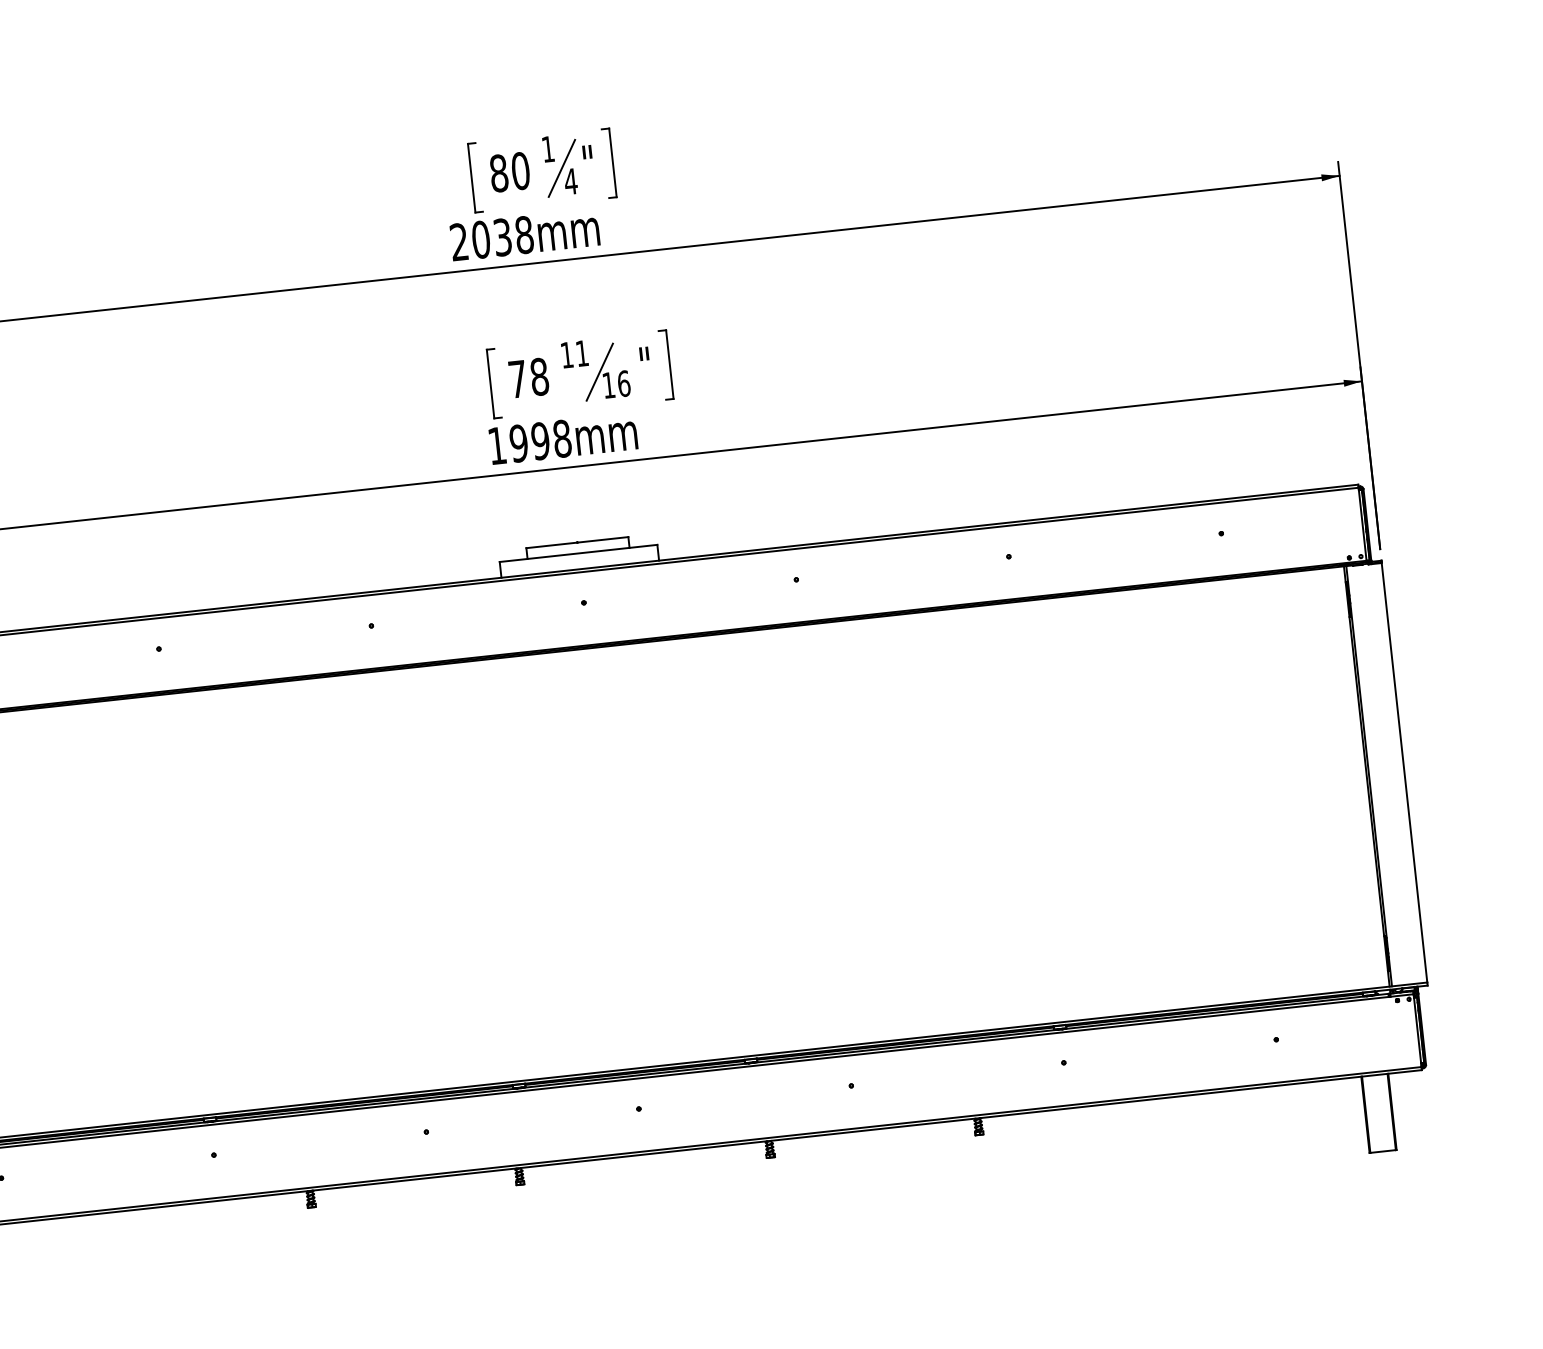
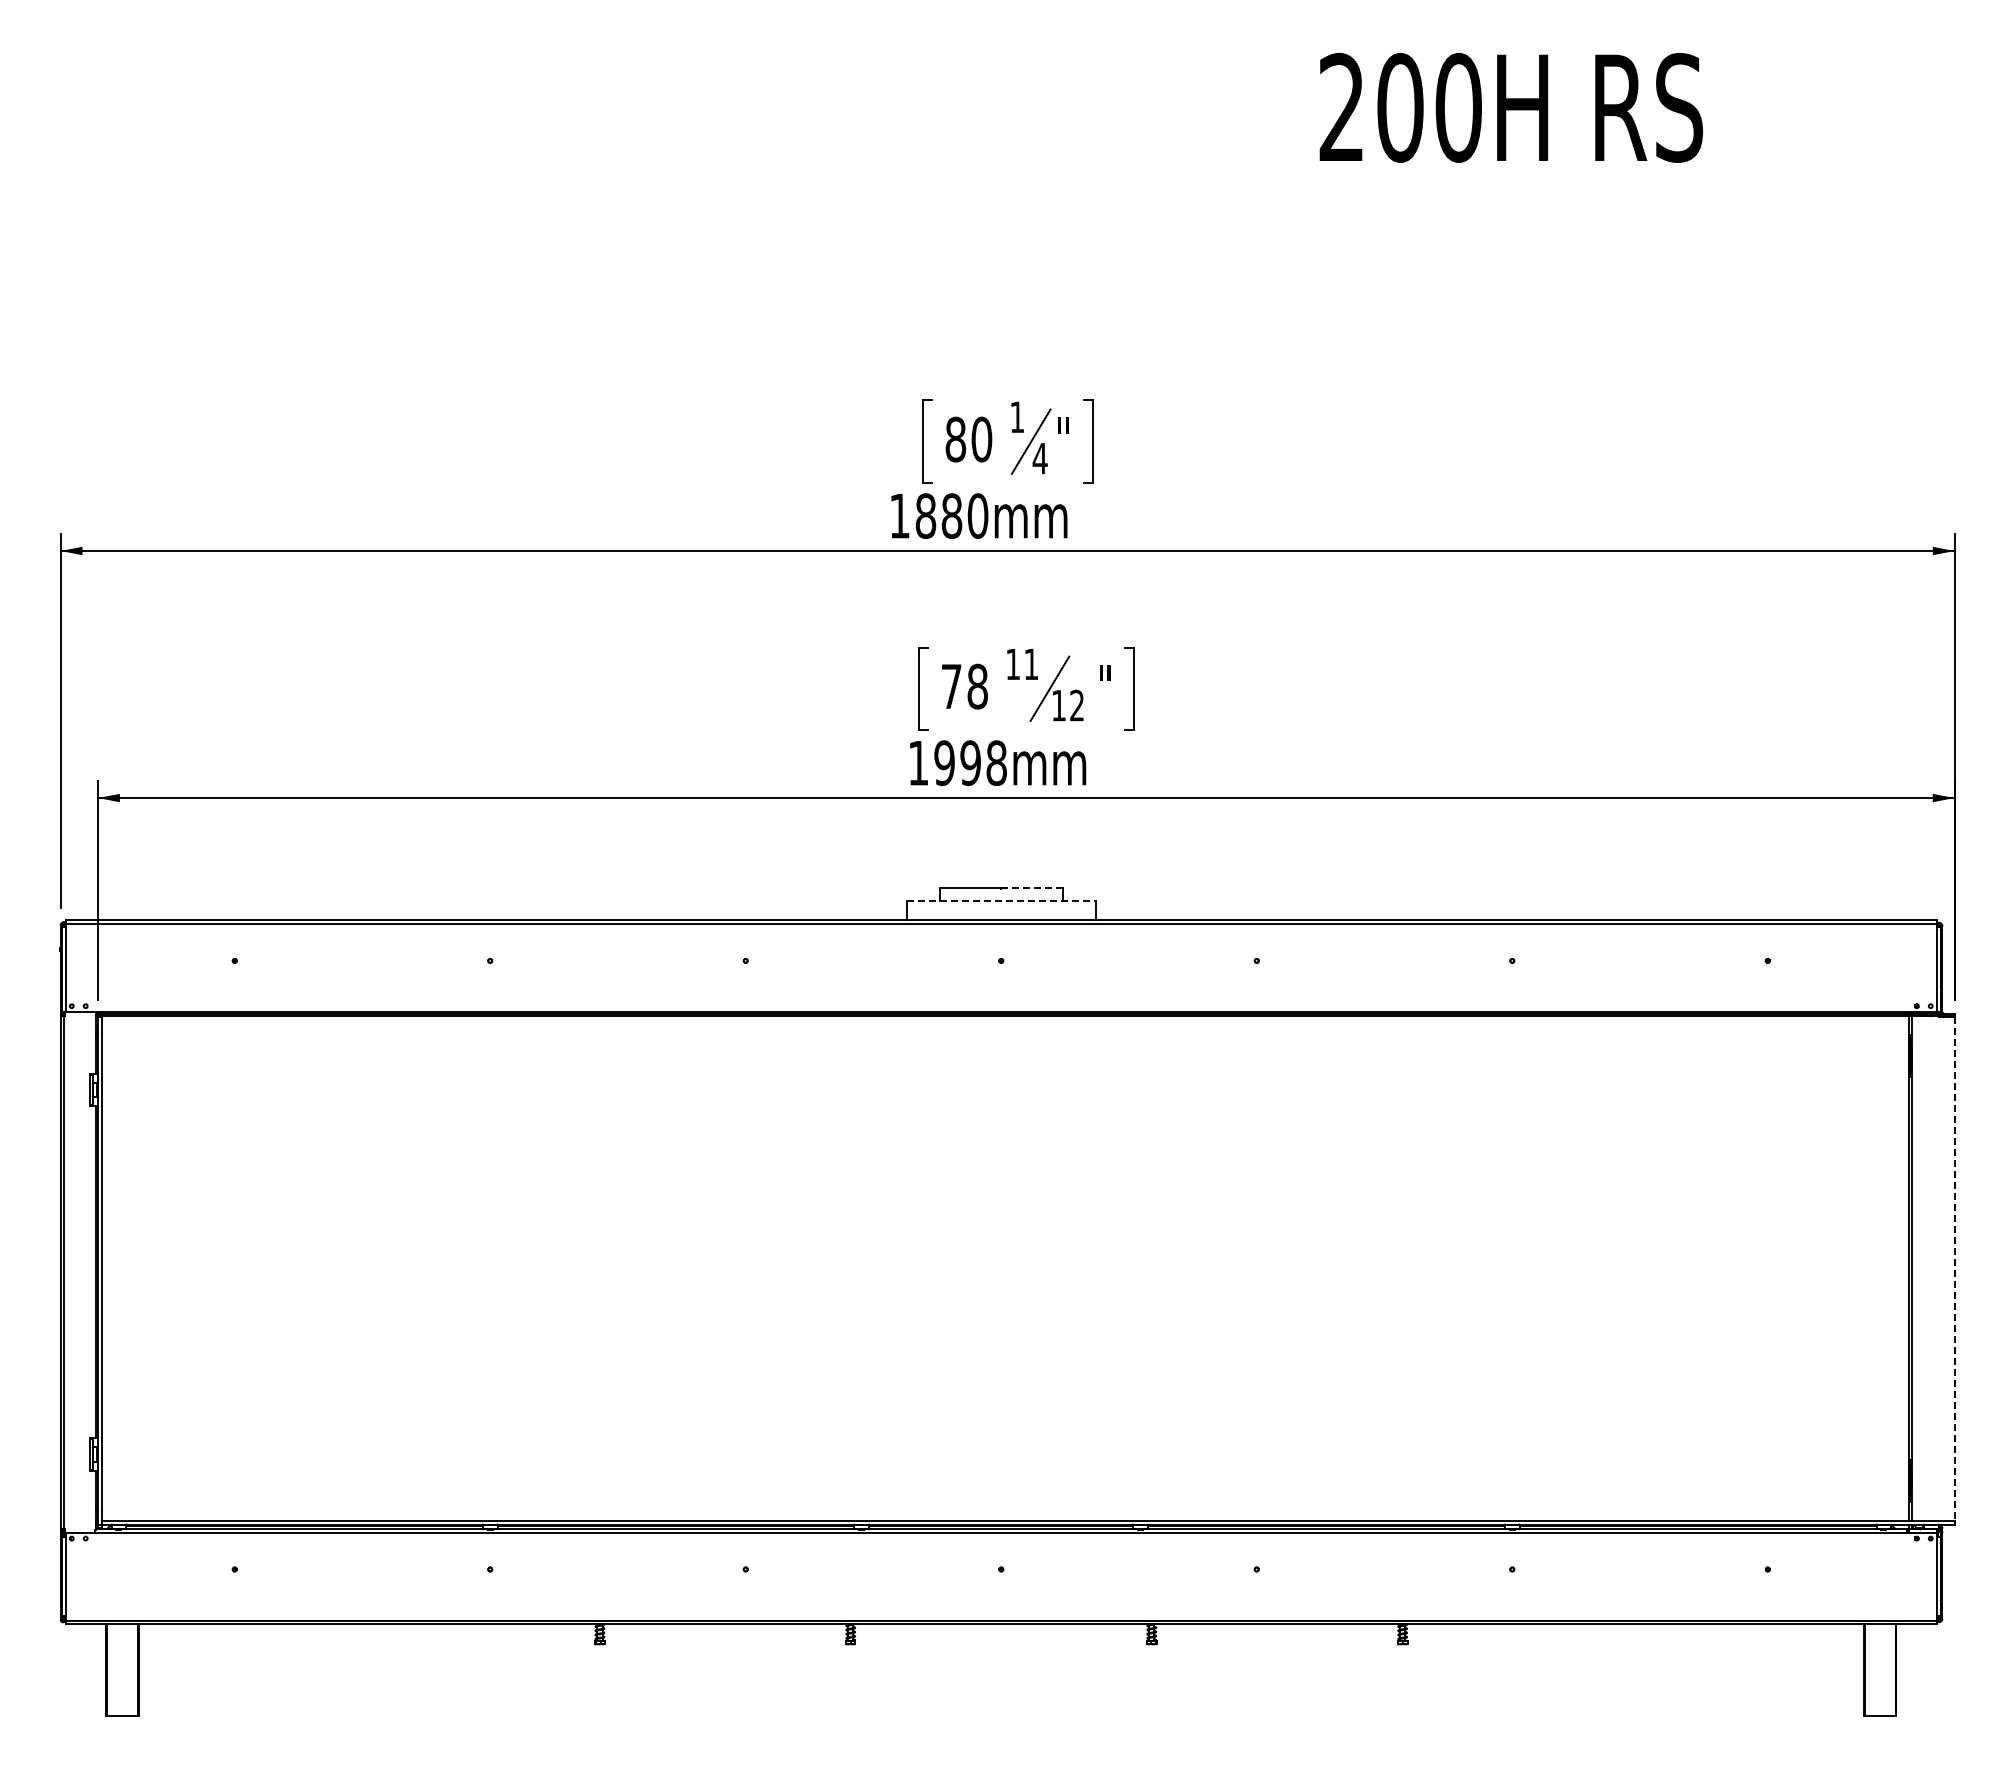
text: (492, 238) -> (939, 515), 2038mm -> 1880mm
text: (624, 383) -> (1077, 705), 16 -> 12
line: (602, 539) -> (1031, 888), solid -> dashed
line: (578, 553) -> (1001, 901), solid -> dashed
line: (1404, 773) -> (1954, 1269), solid -> dashed

